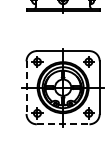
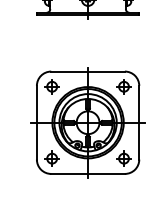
line: (26, 88) -> (36, 123), dashed -> solid
line: (63, 124) -> (88, 174), dashed -> solid

